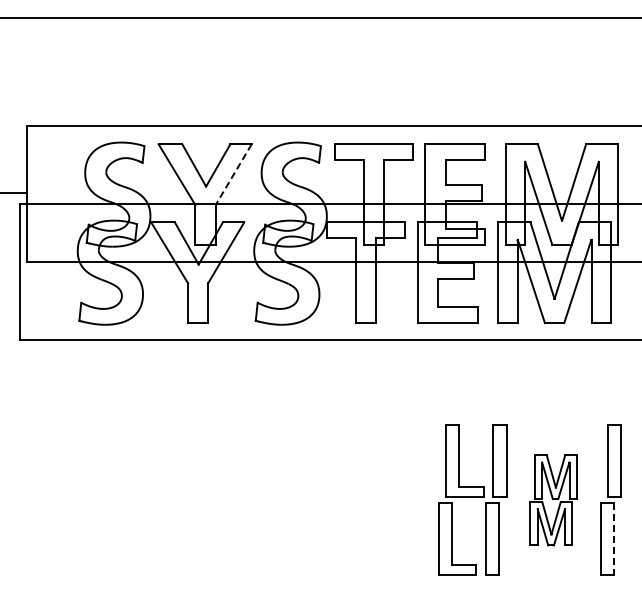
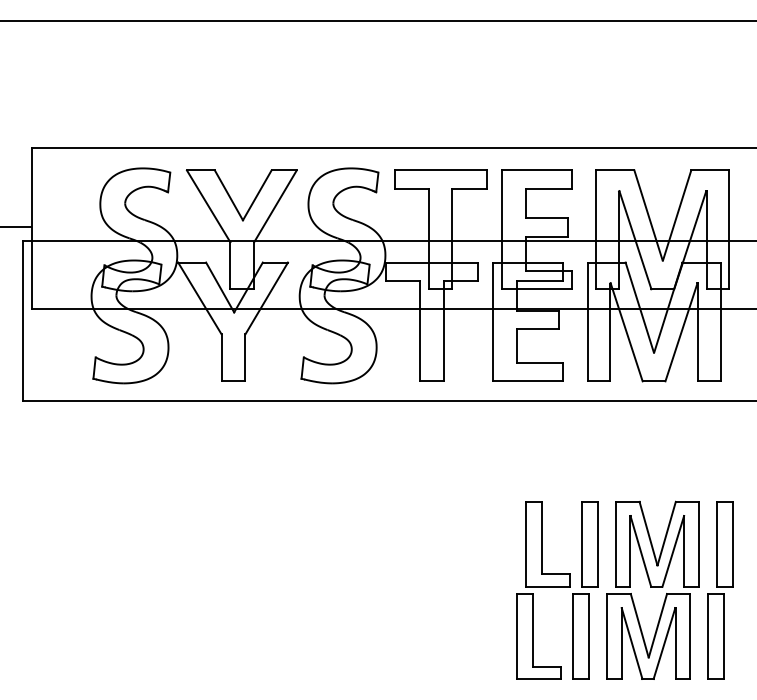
line: (233, 175) -> (275, 207), dashed -> solid
part: (553, 500) -> (652, 590), size x1.67
line: (613, 539) -> (723, 636), dashed -> solid

